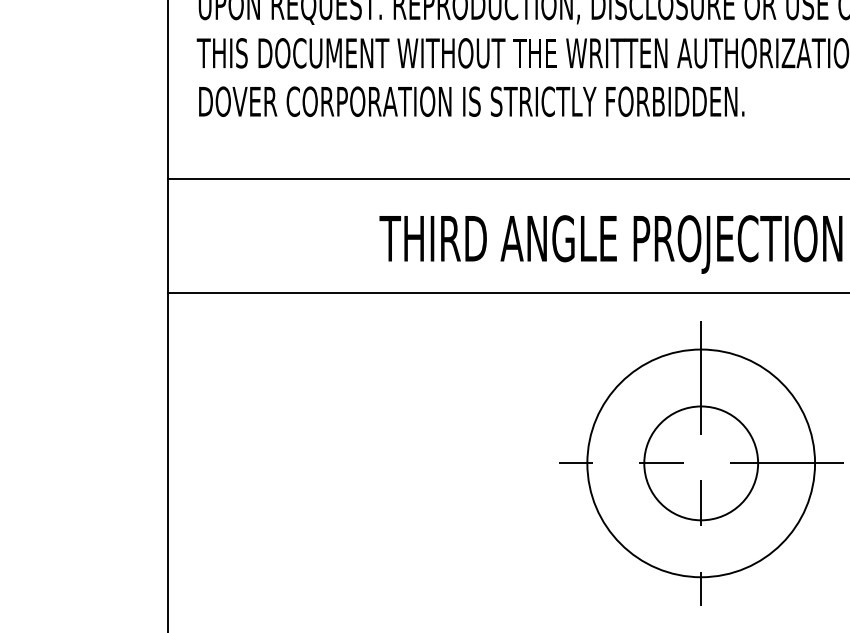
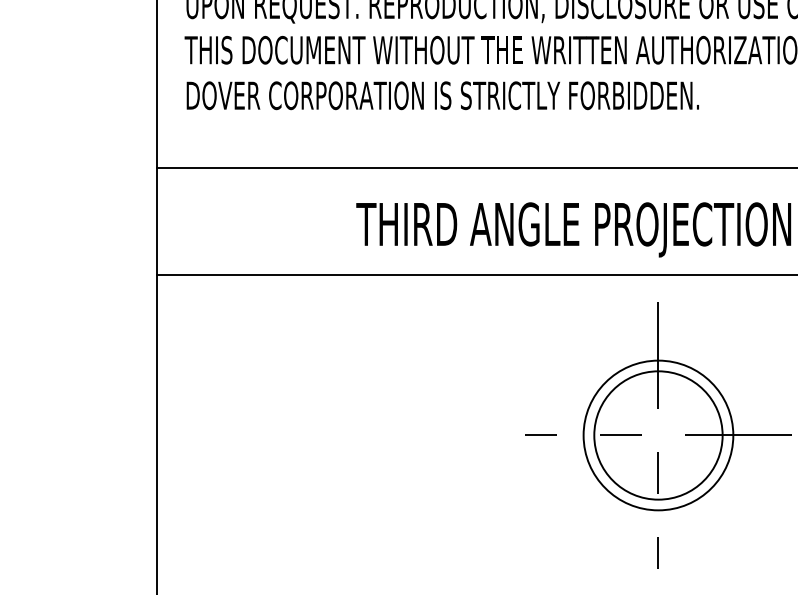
circle: (701, 463) -> (658, 435), size x0.6
circle: (701, 463) -> (658, 435), size x1.4

